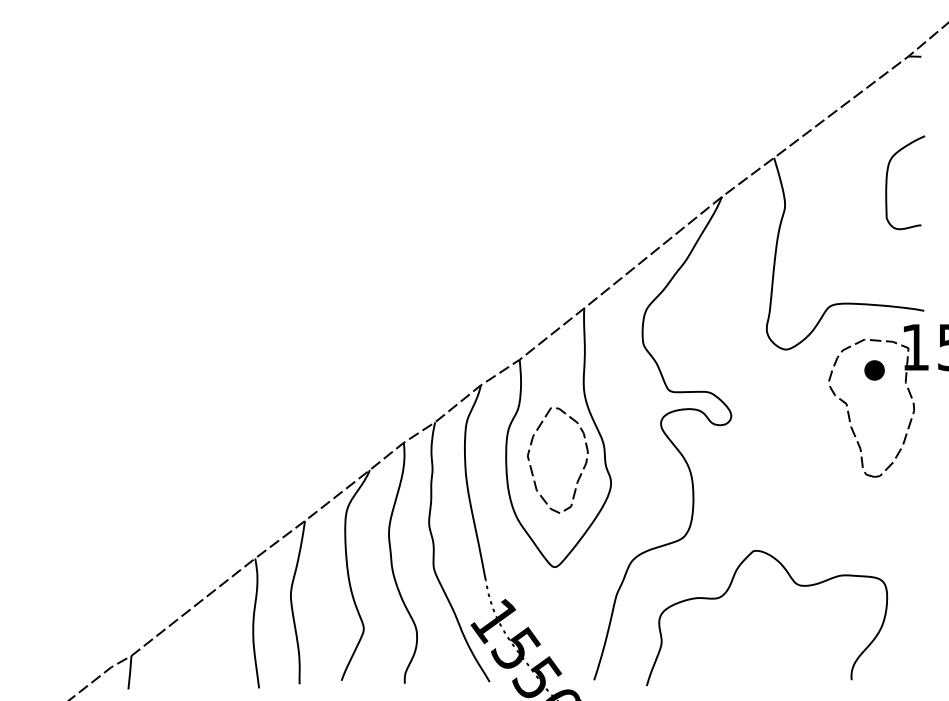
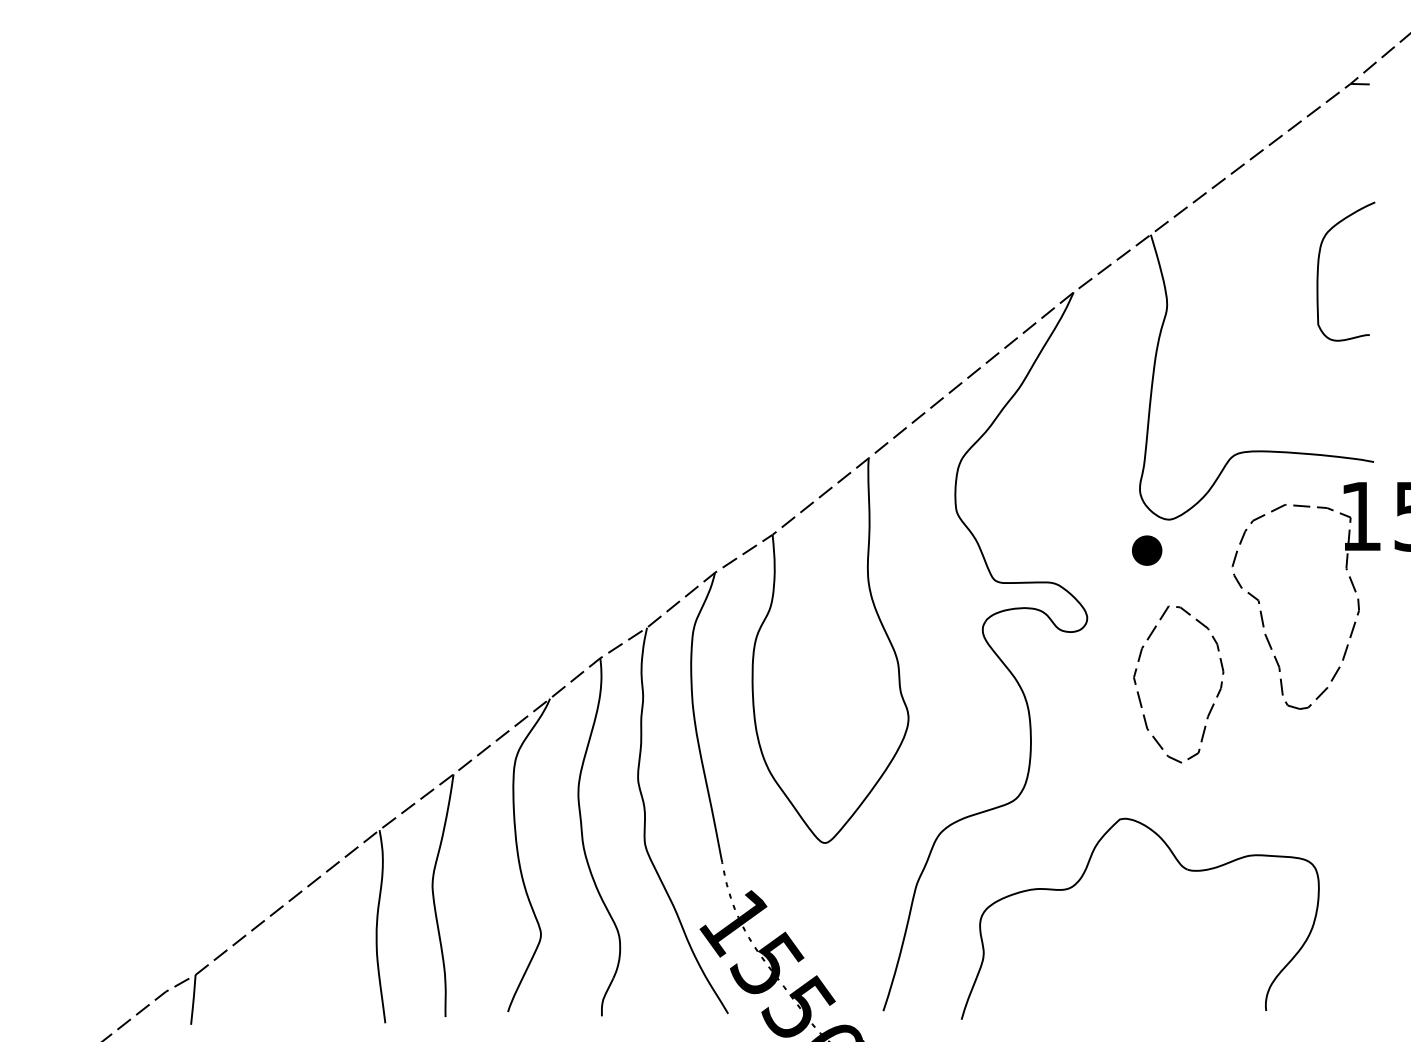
part: (874, 370) -> (1146, 550), moved
part: (582, 468) -> (1215, 696), moved

